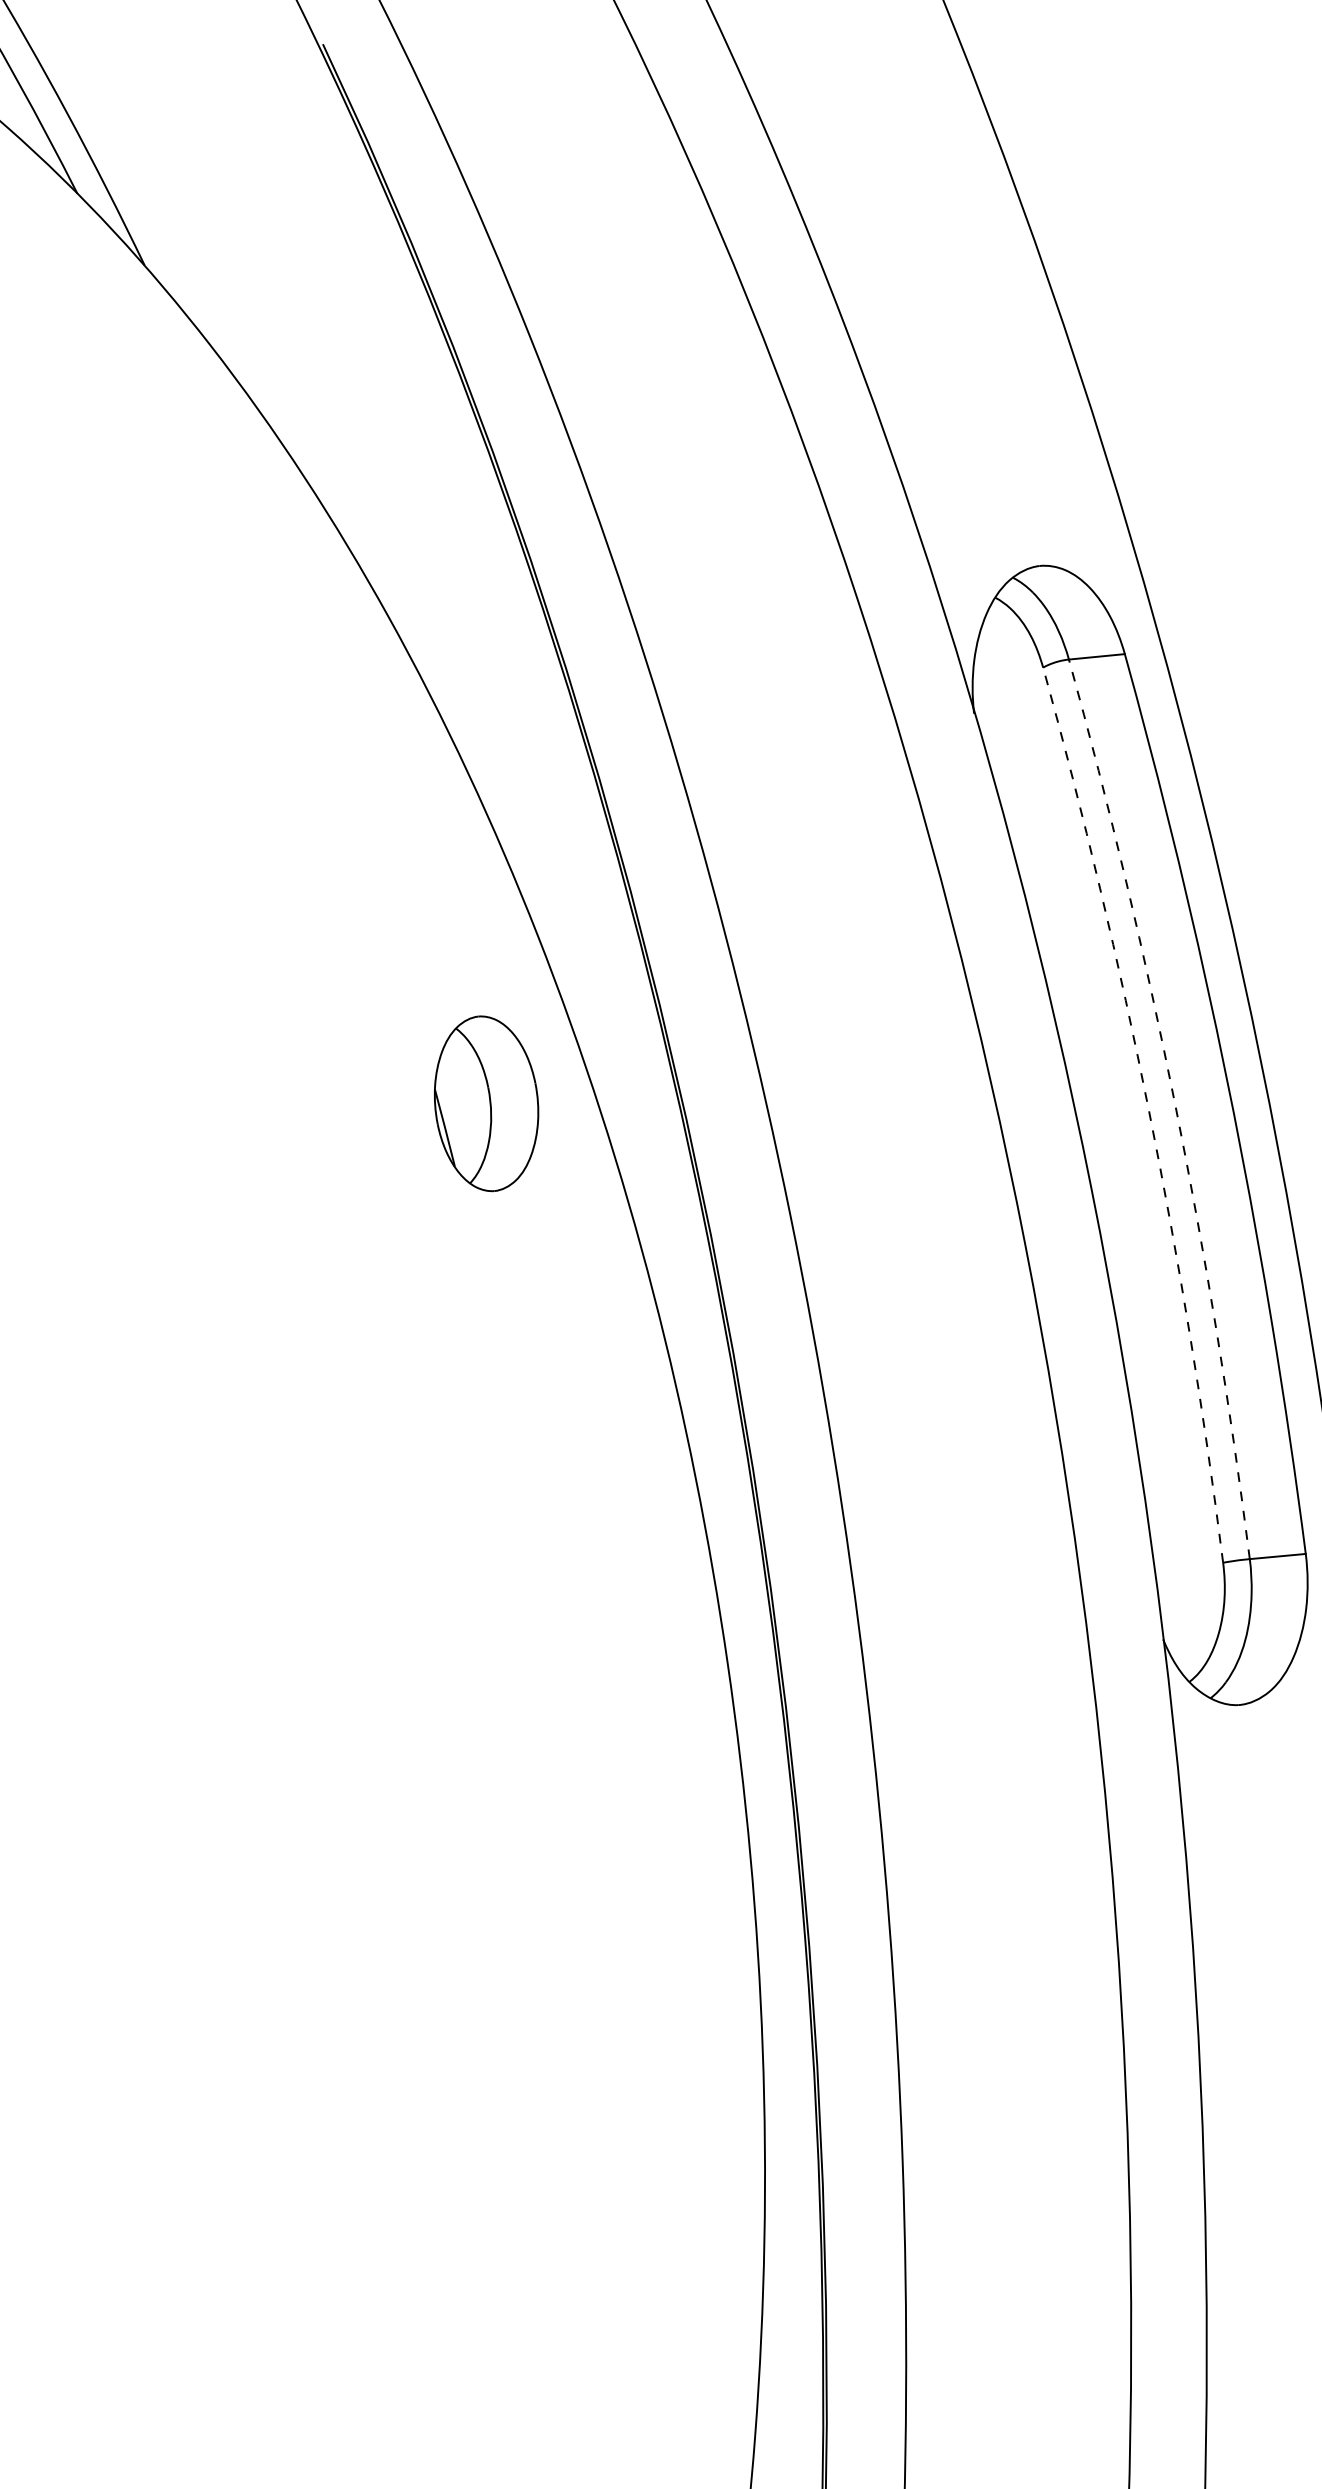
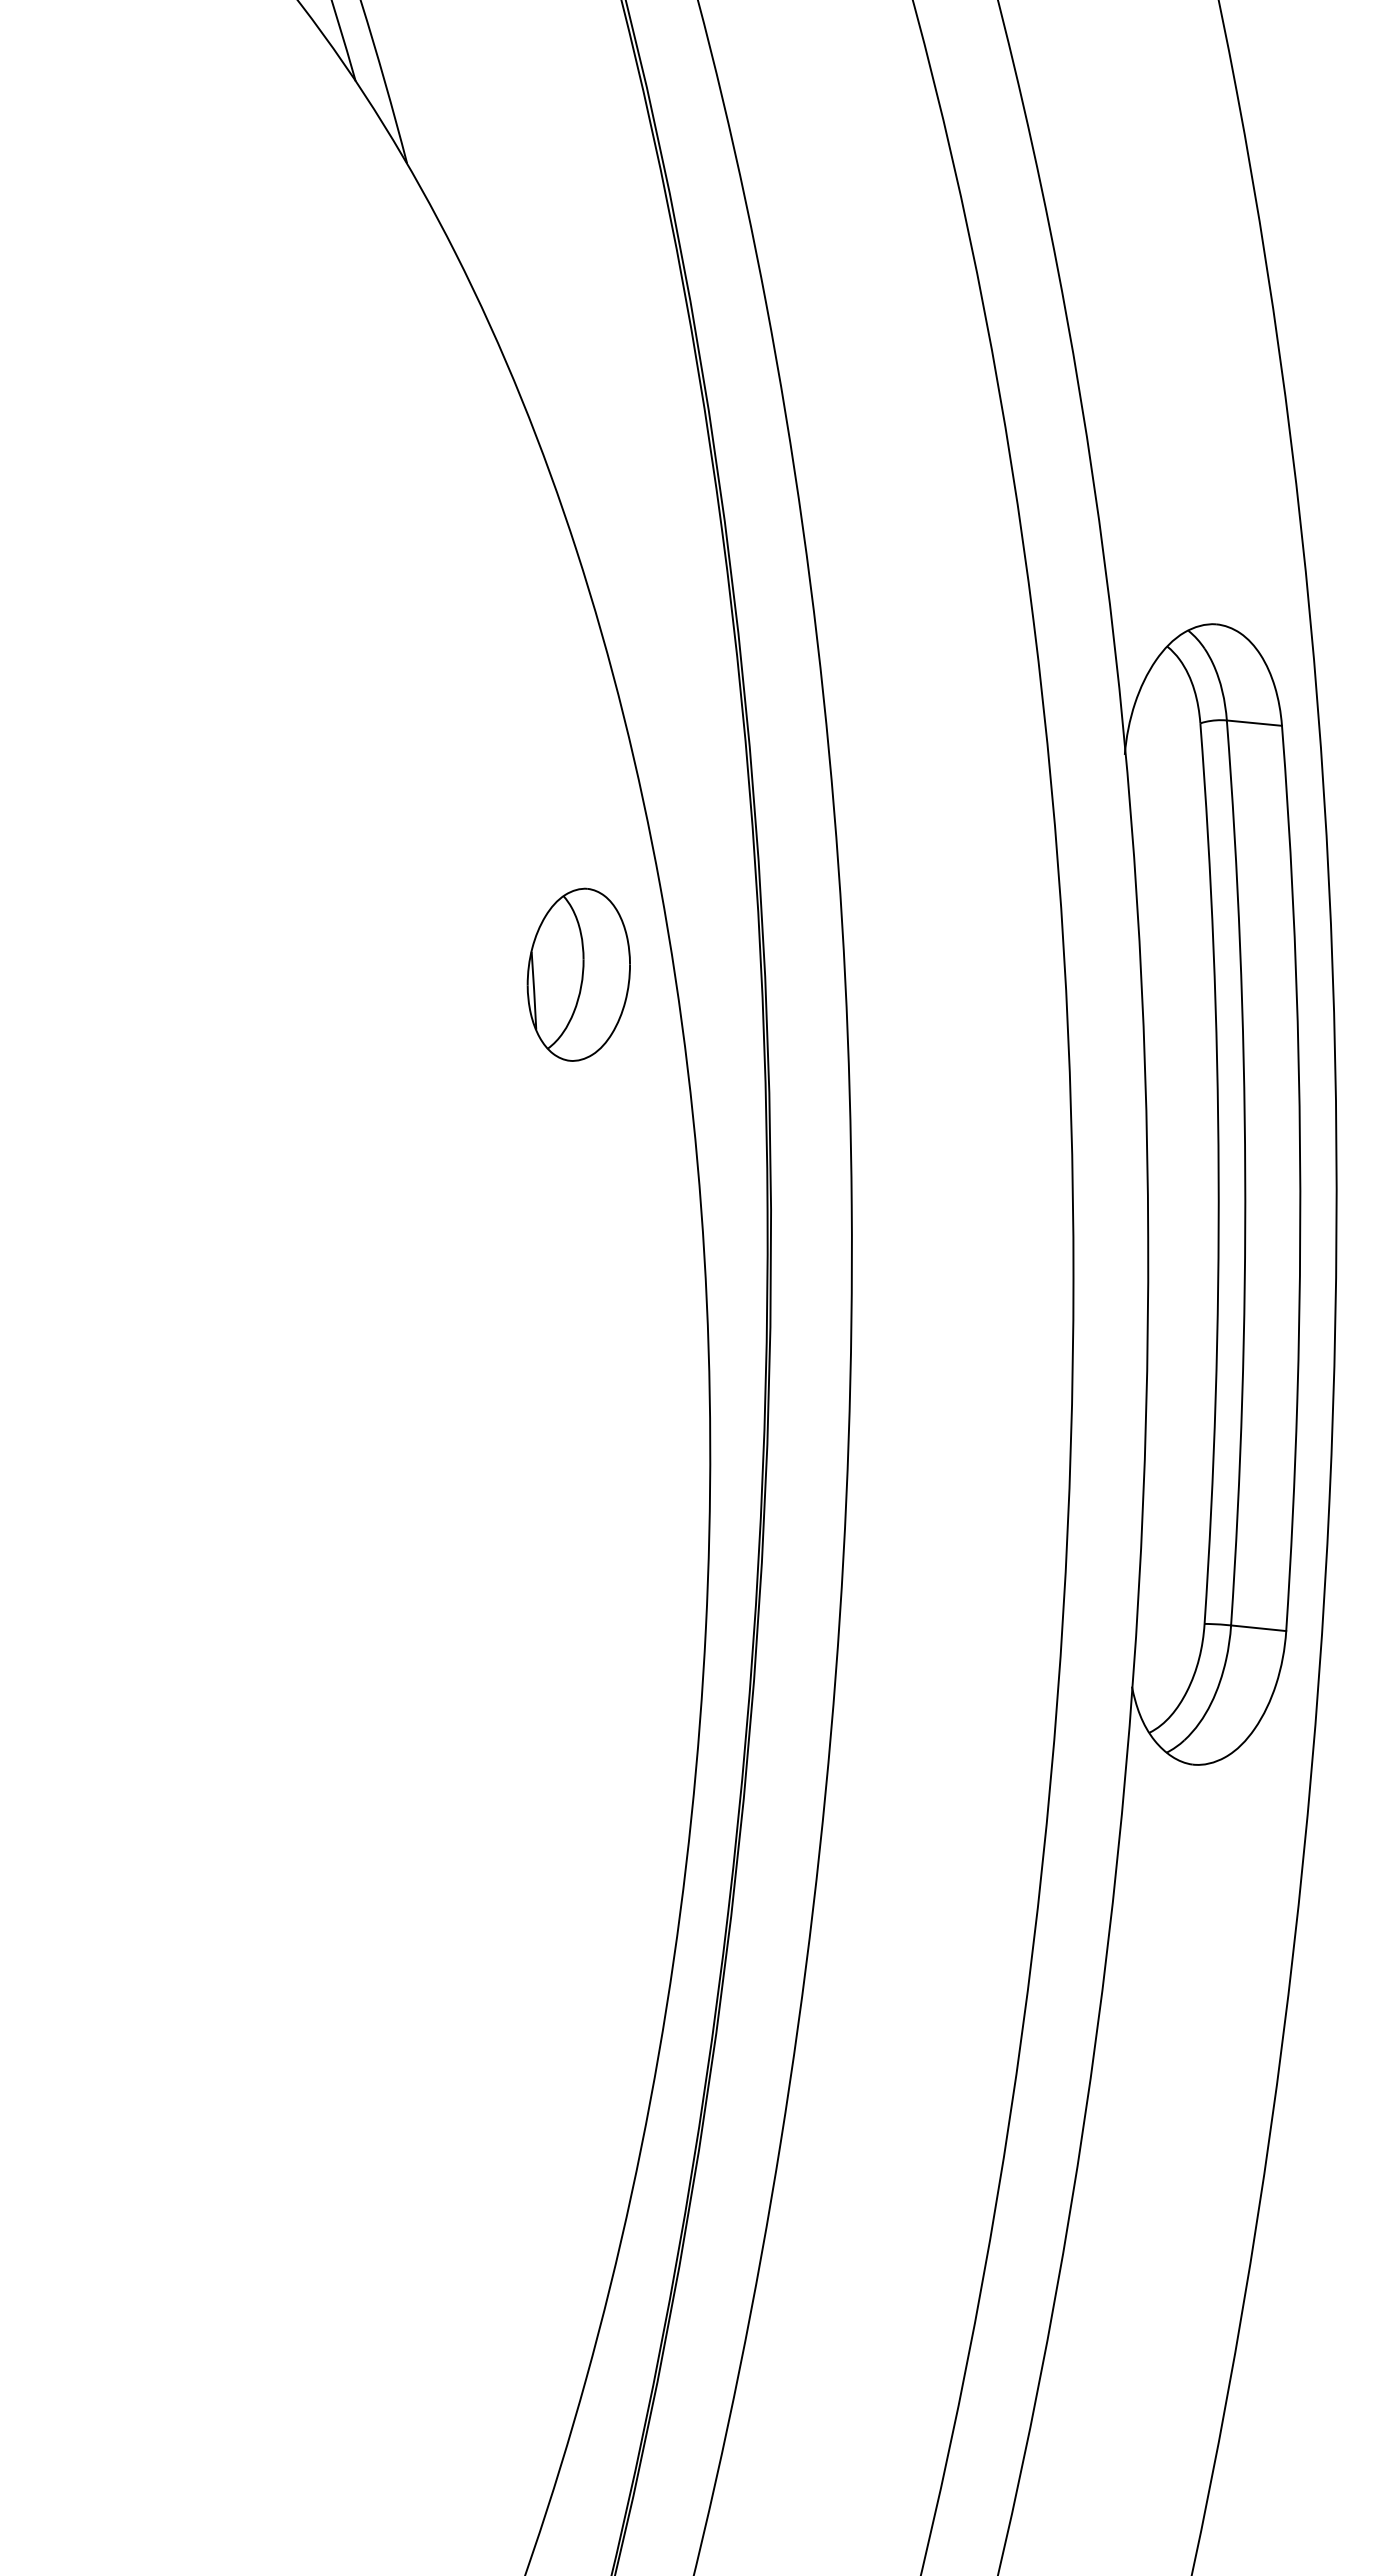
part: (486, 1103) -> (578, 974), moved
arc: (1175, 1105) -> (1245, 1172), dashed -> solid
arc: (1149, 1111) -> (1218, 1173), dashed -> solid

